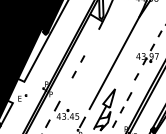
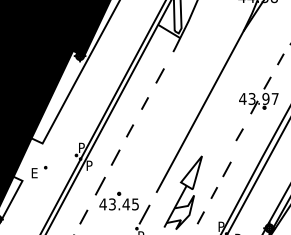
line: (91, 43) -> (160, 76), added
line: (65, 89) -> (114, 156), added

